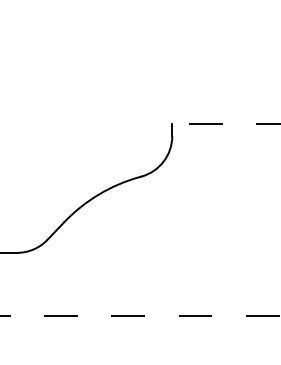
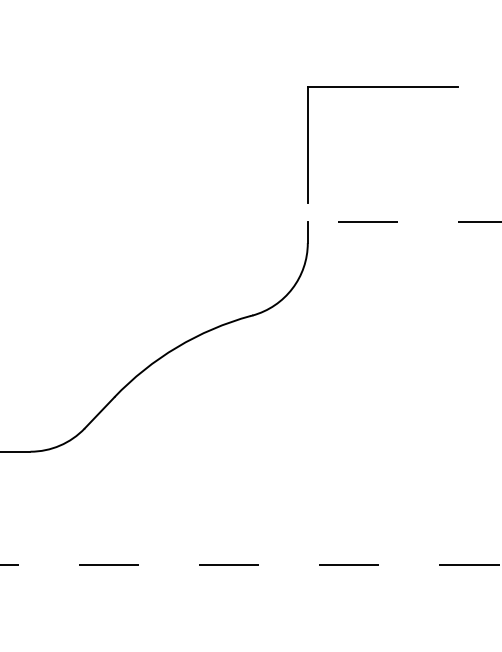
part: (213, 49) -> (381, 88), added

